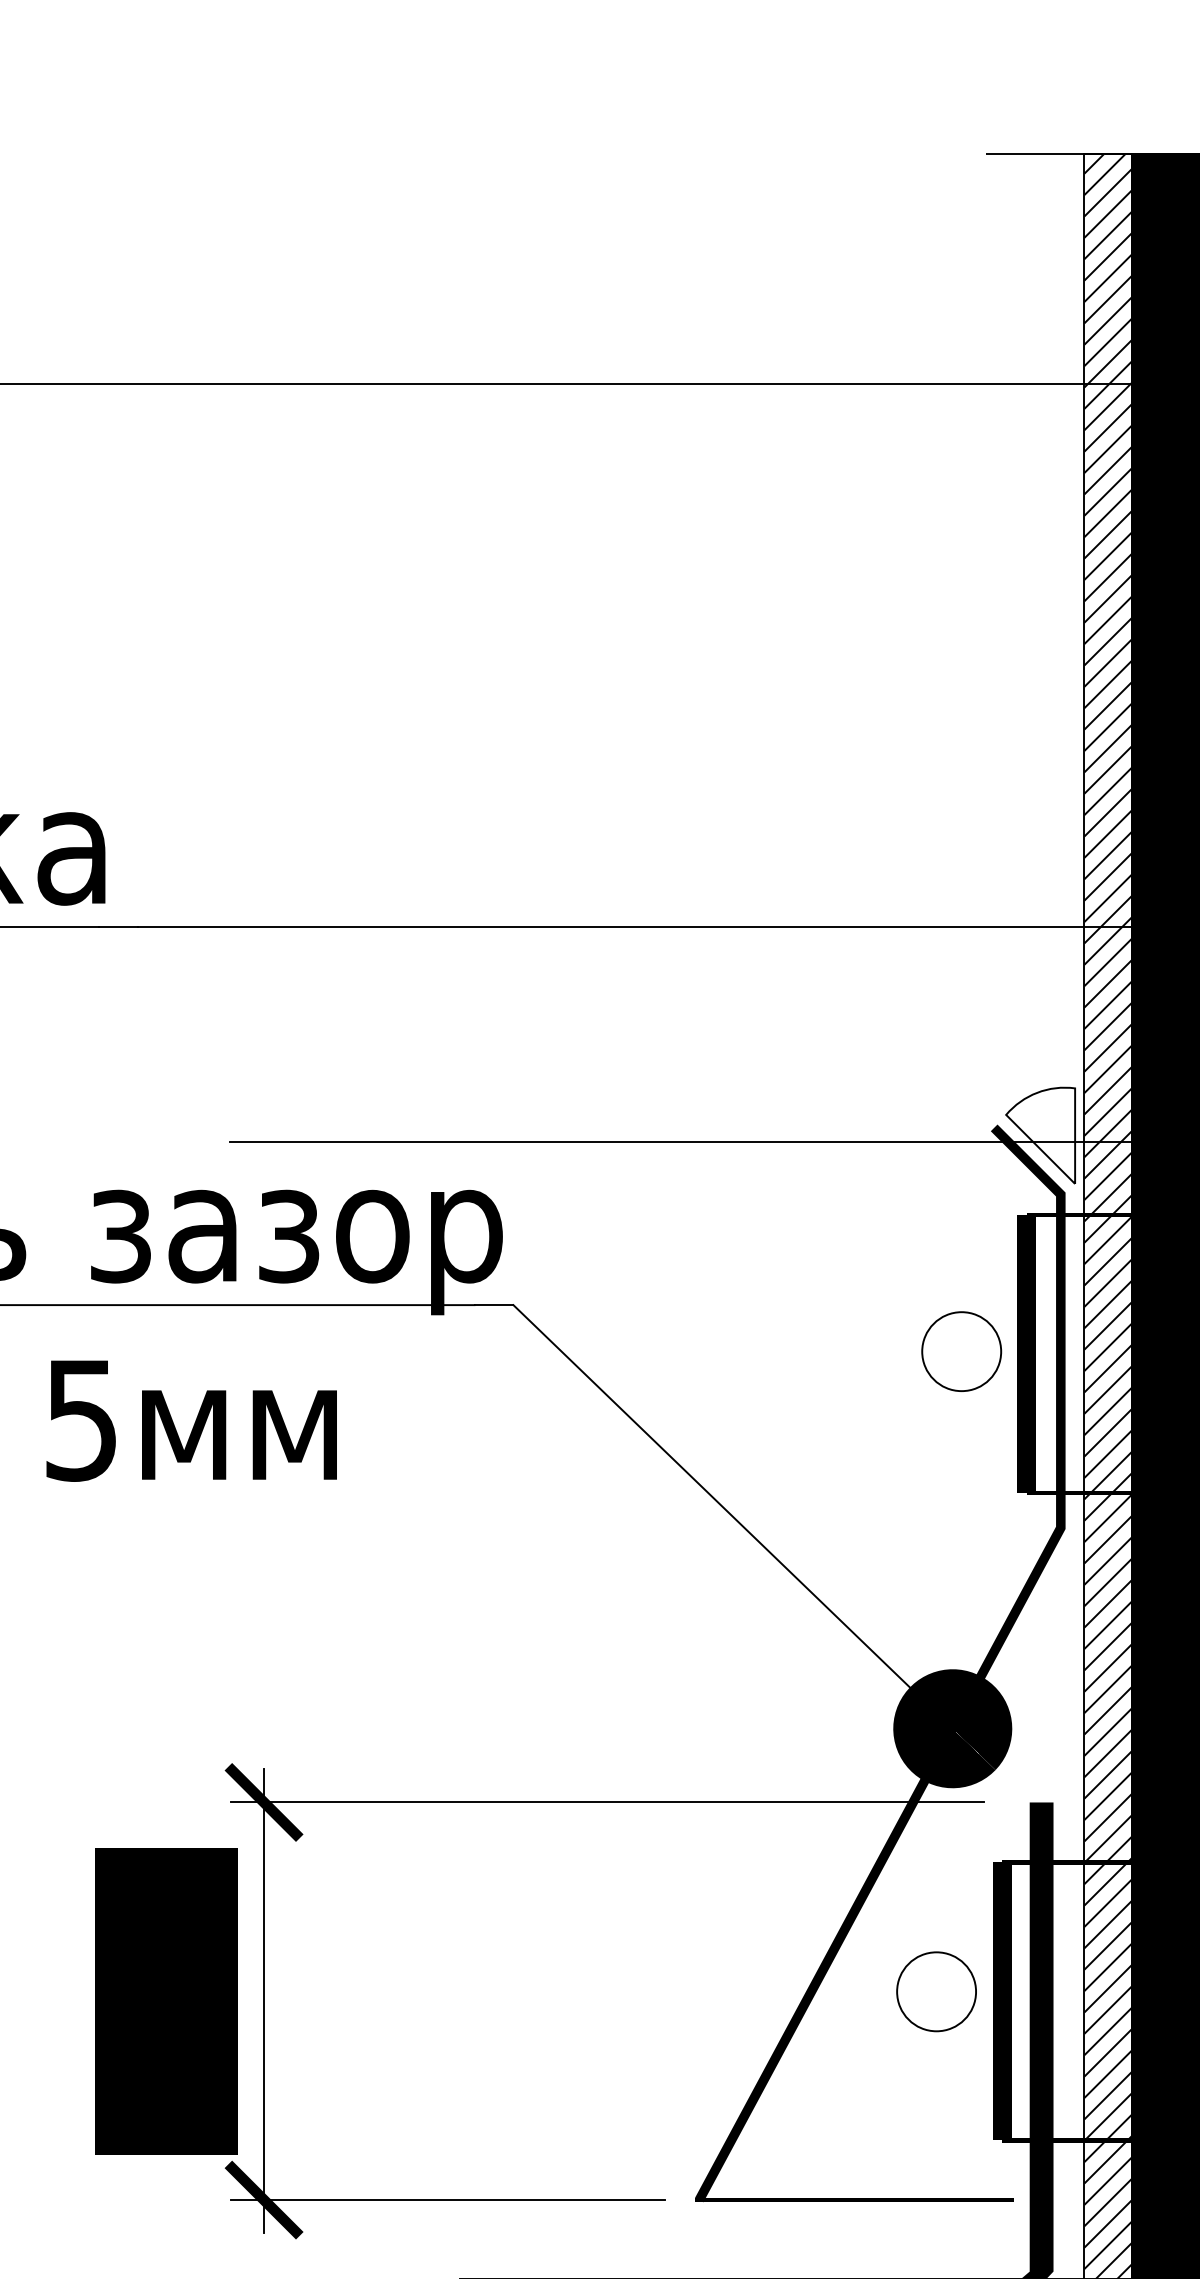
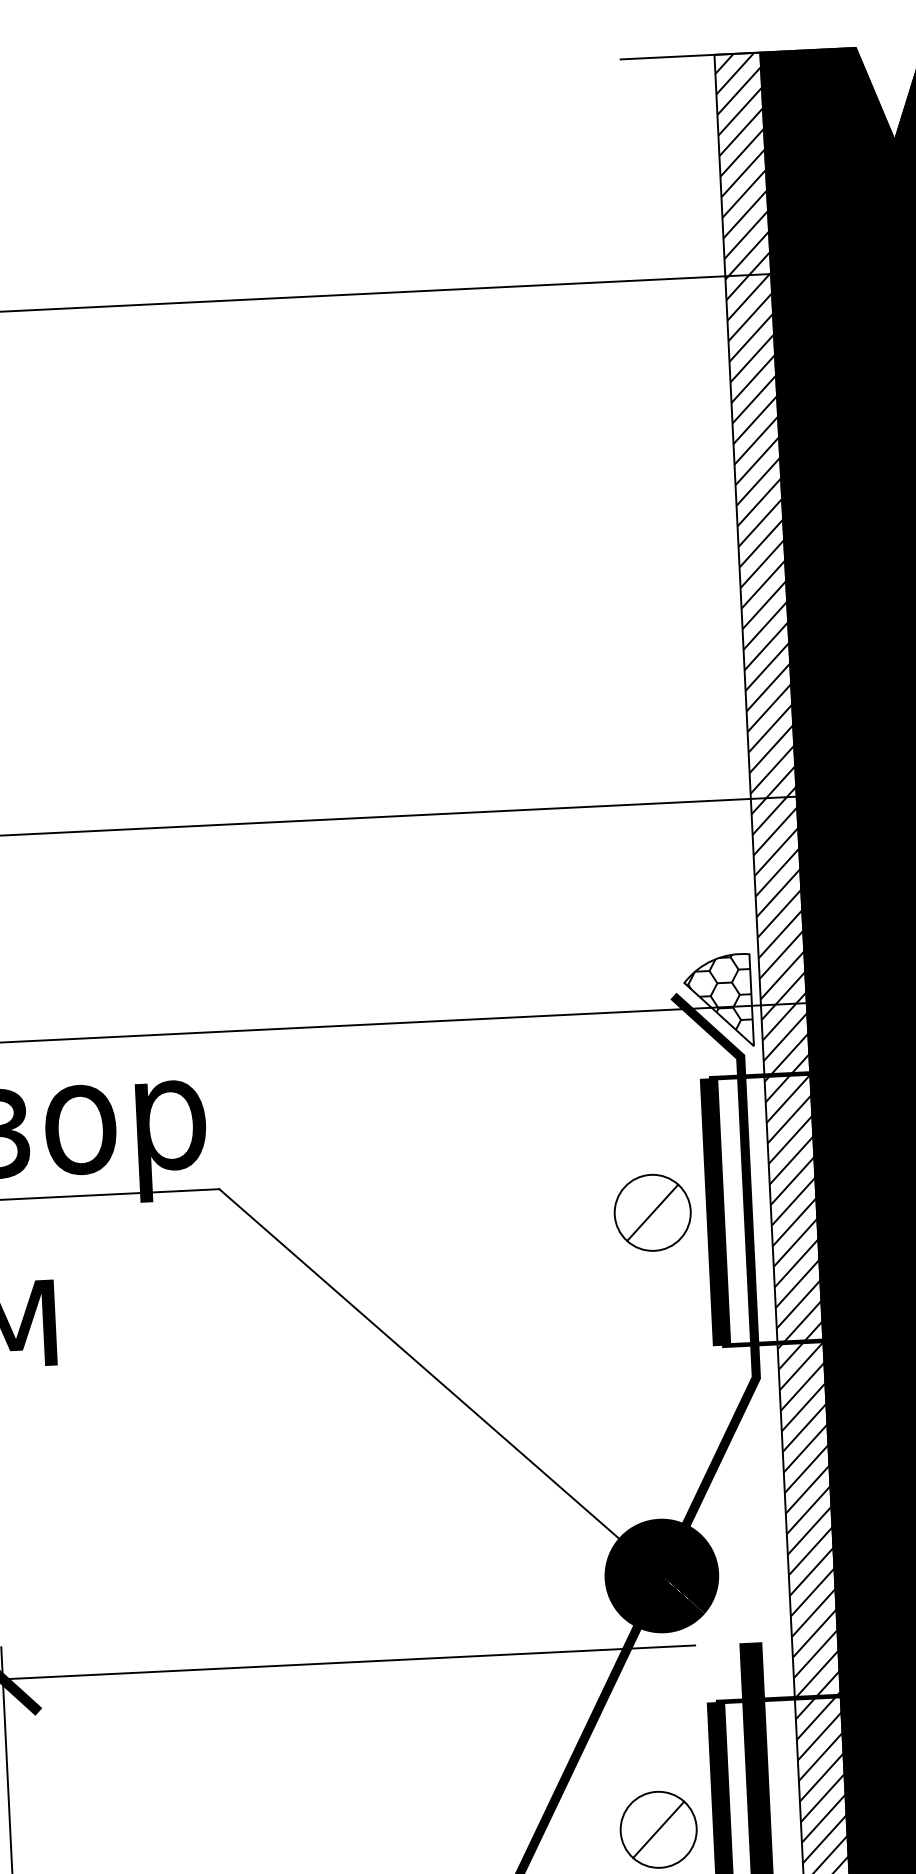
hatch: (1041, 1135) -> (719, 1001), added
line: (961, 1351) -> (652, 1212), added
line: (936, 1991) -> (658, 1829), added

